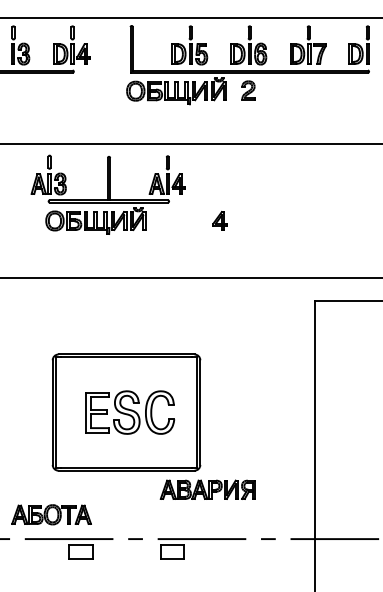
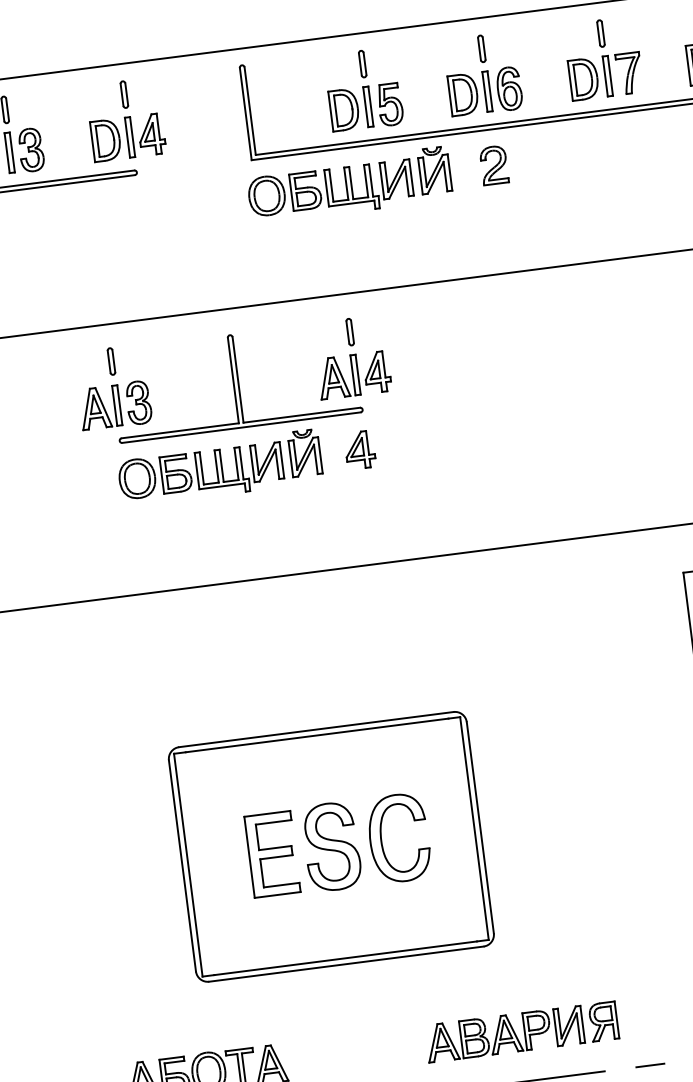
part: (219, 220) -> (358, 449), moved
part: (207, 489) -> (521, 1031), moved

